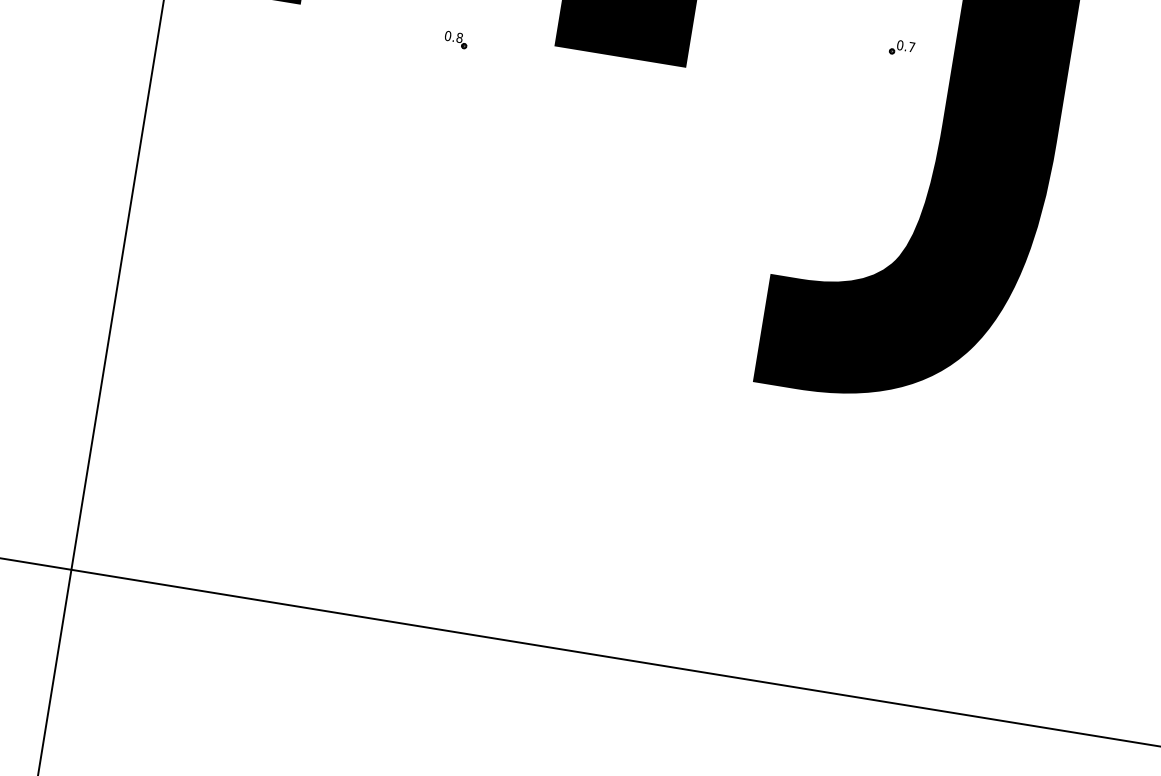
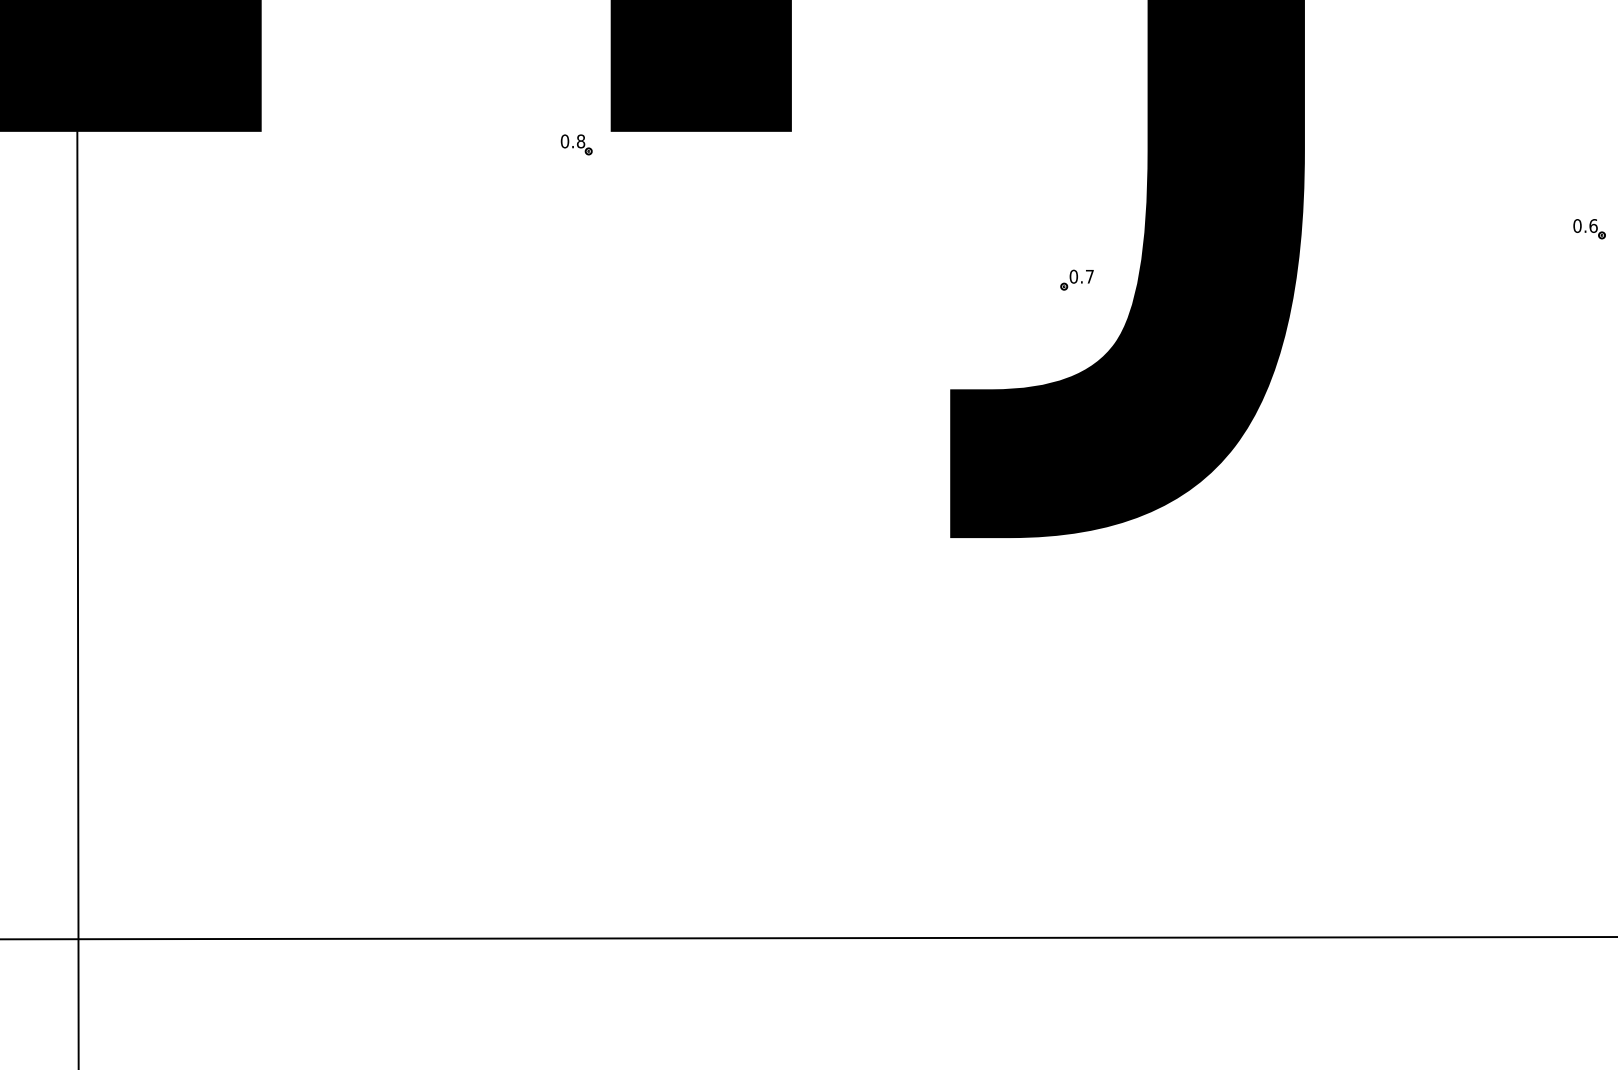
part: (456, 39) -> (576, 144), moved
part: (901, 47) -> (1076, 279), moved

